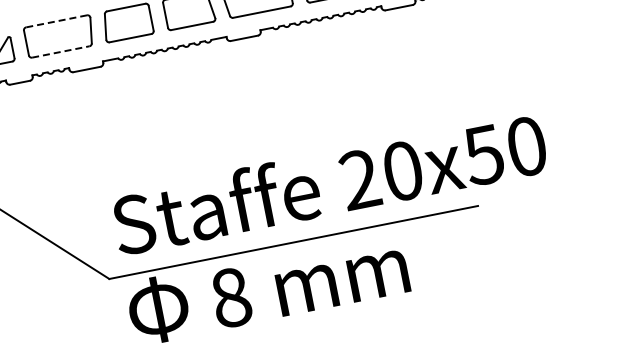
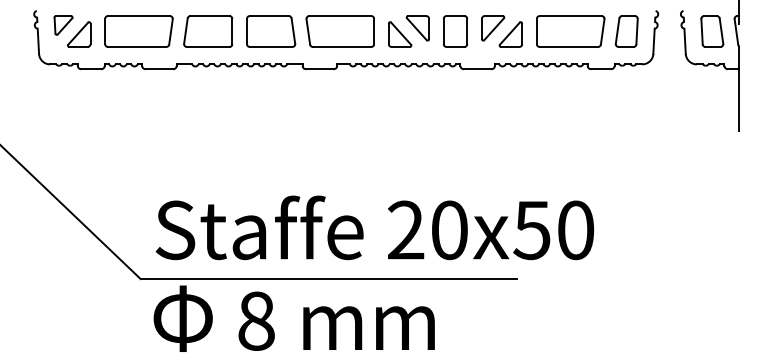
line: (56, 21) -> (138, 16), dashed -> solid
line: (61, 51) -> (137, 46), dashed -> solid

